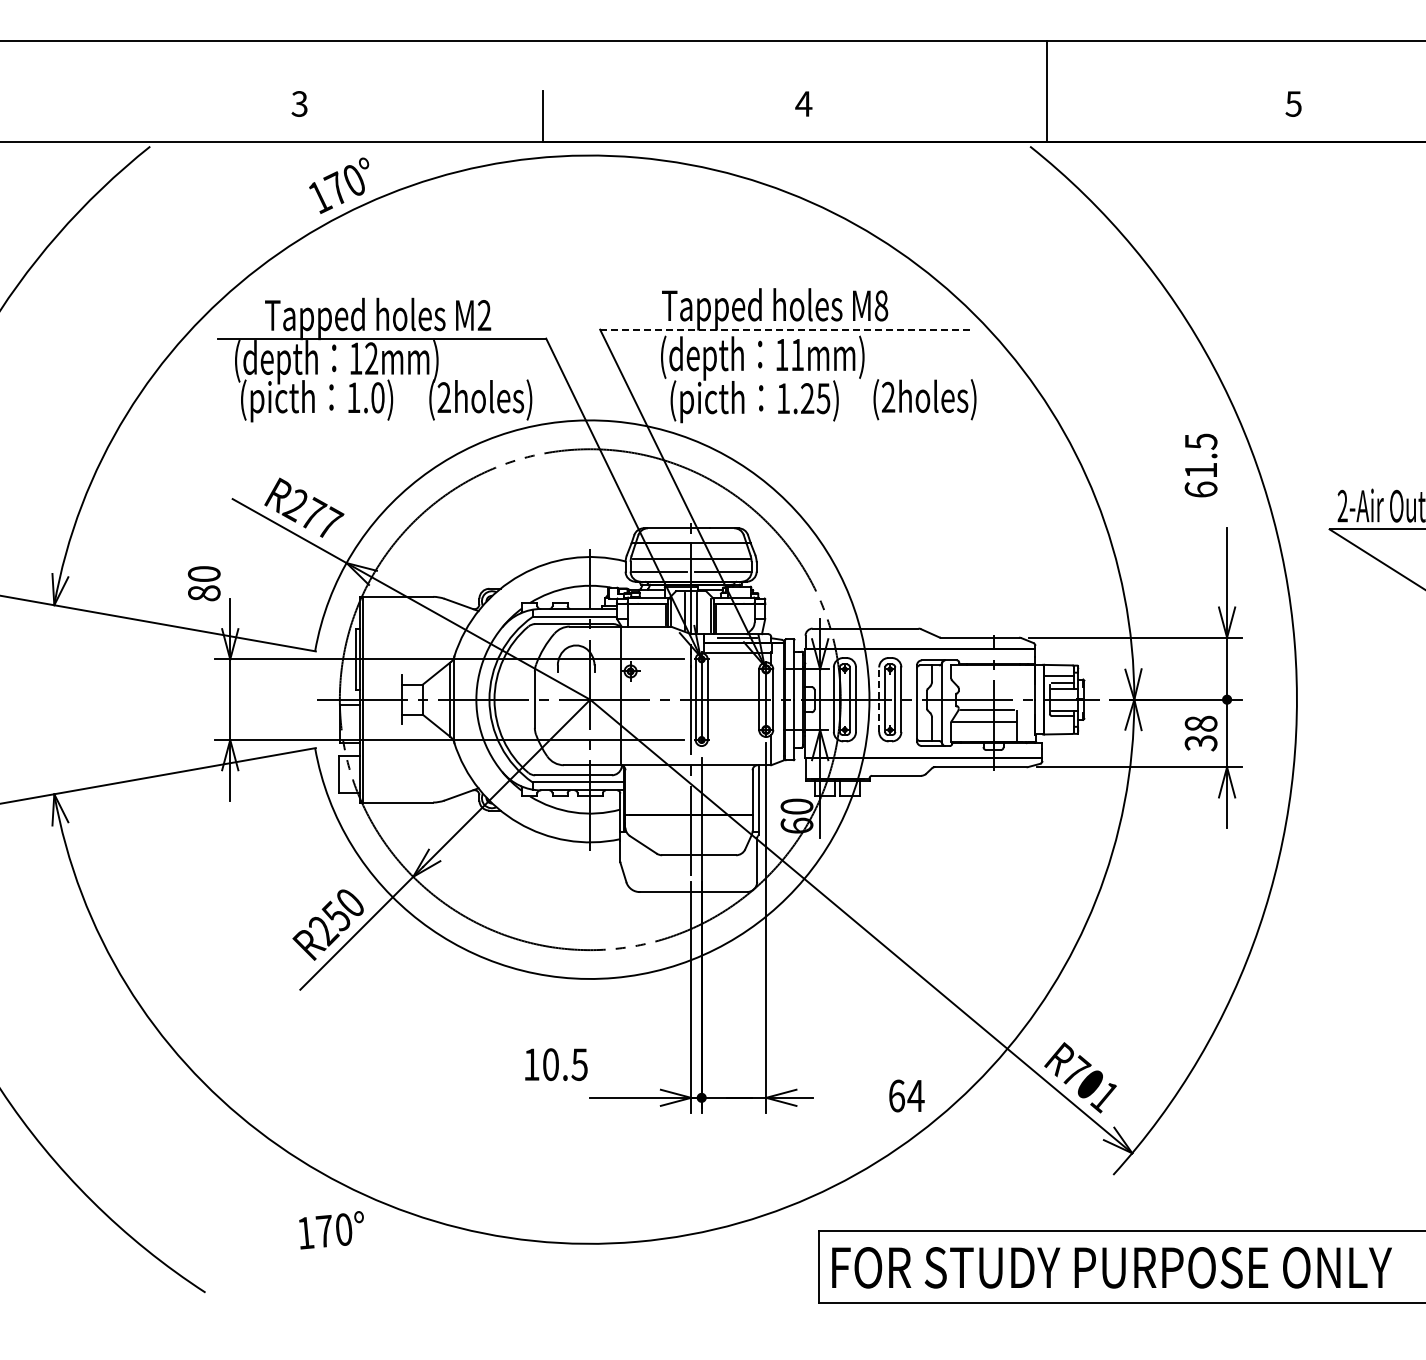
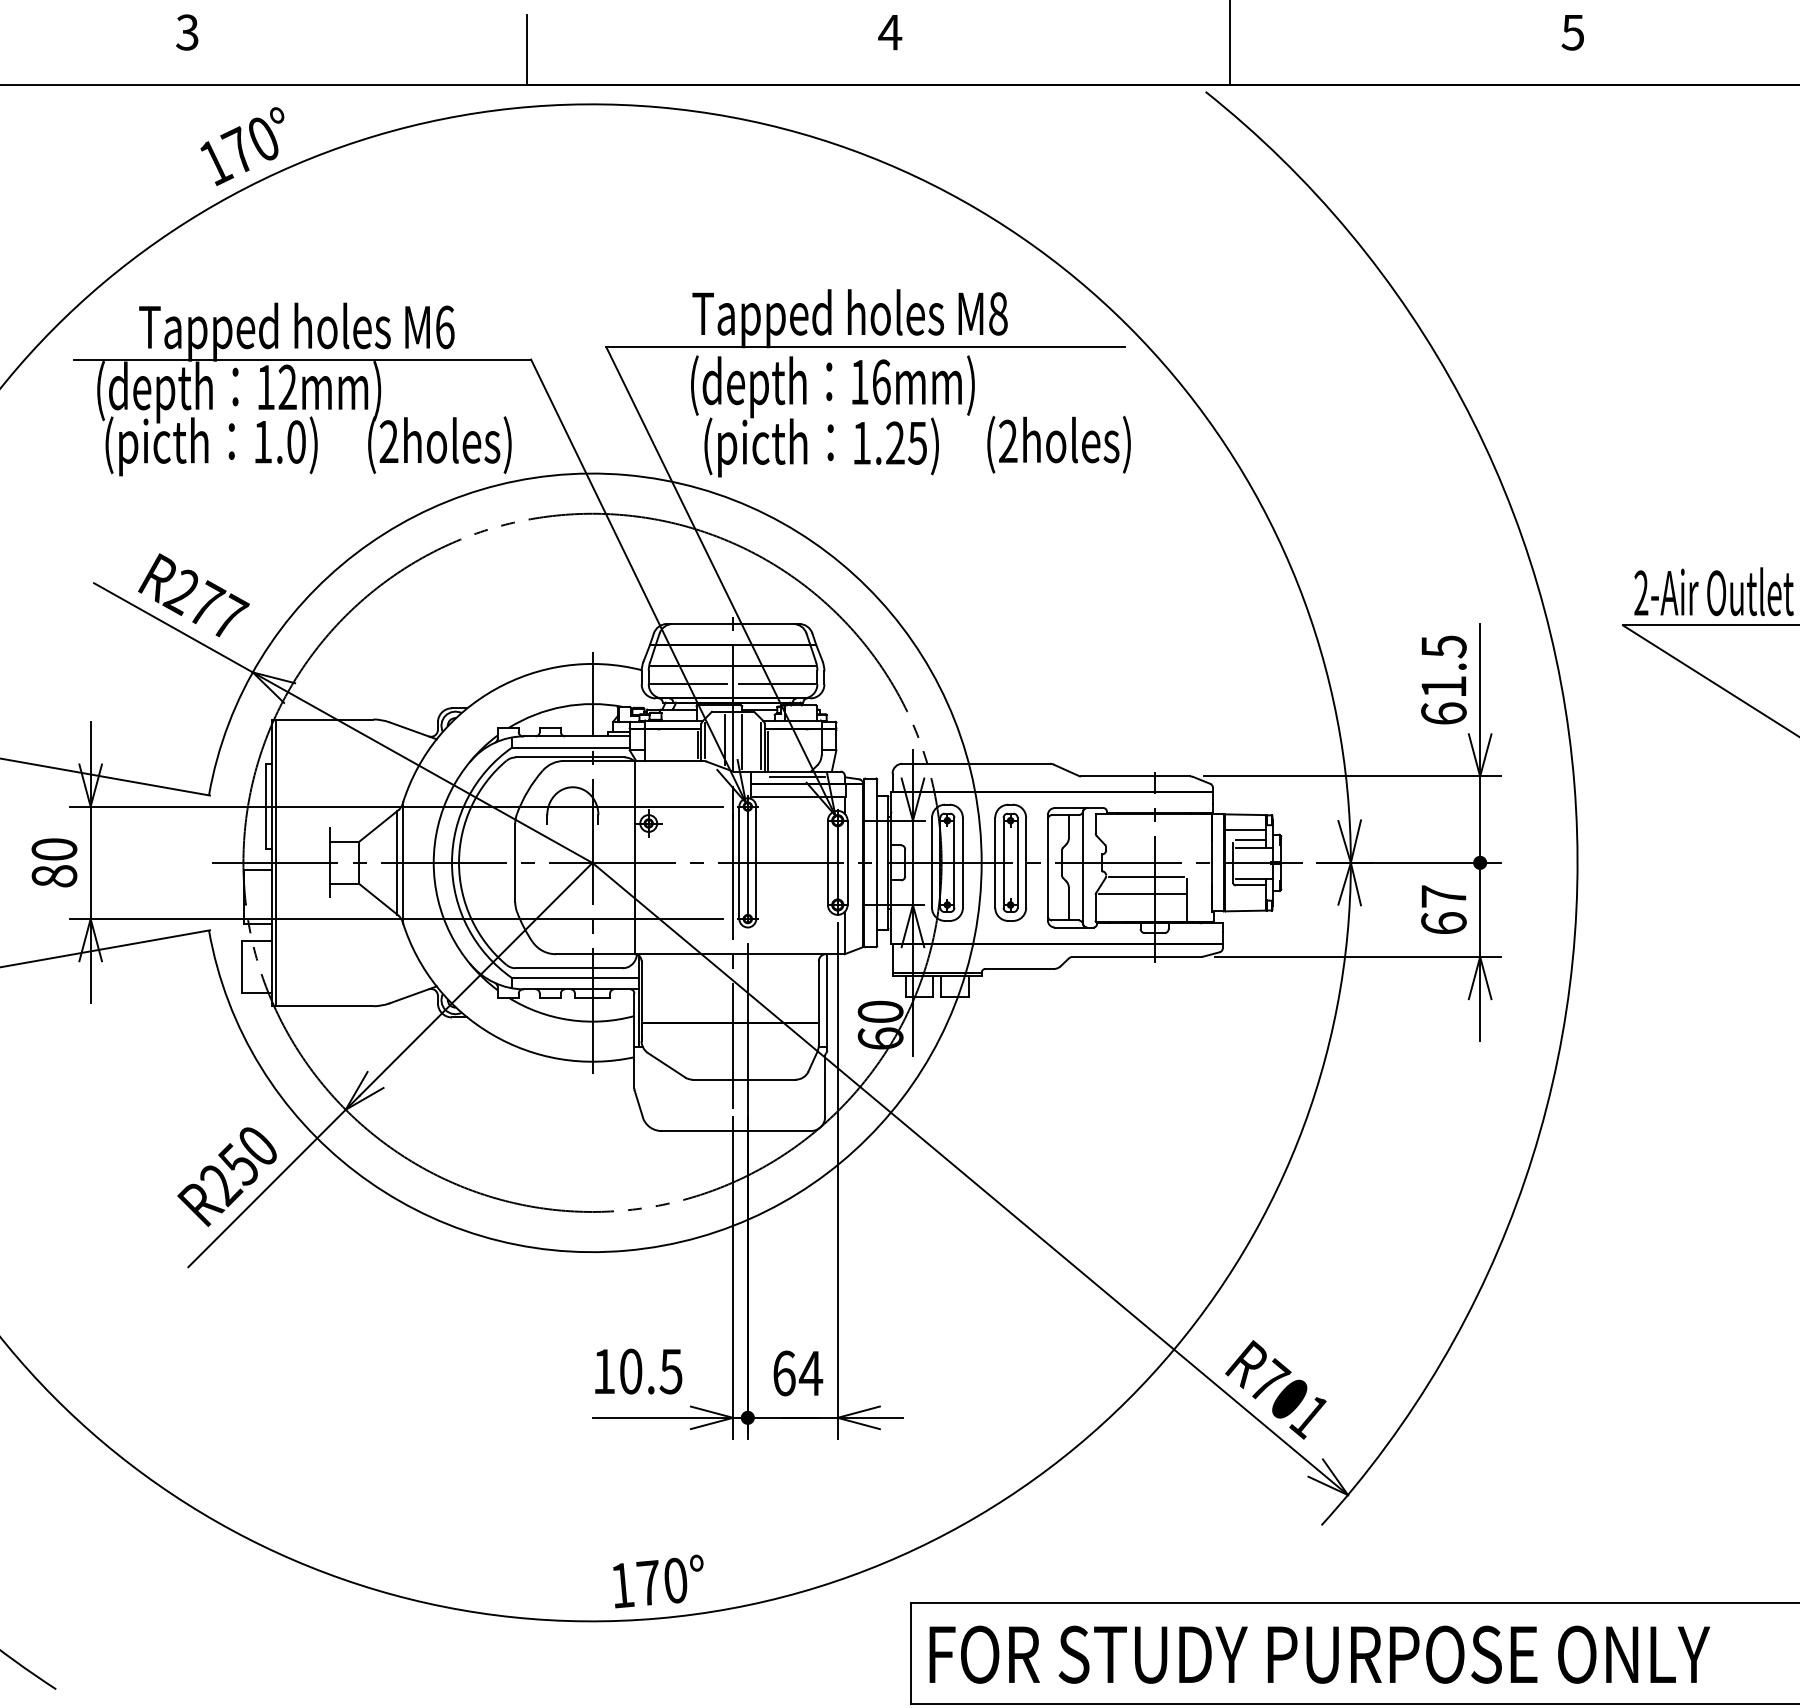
text: (484, 315) -> (445, 327), M2 -> M6
line: (786, 329) -> (866, 346), dashed -> solid
text: (797, 354) -> (881, 381), 11mm) -> 16mm)
text: (1200, 465) -> (1443, 679), moved
text: (204, 583) -> (54, 862), moved
line: (879, 699) -> (995, 862), dashed -> solid
text: (1200, 733) -> (1443, 909), 38 -> 67
text: (556, 1064) -> (638, 1371), moved
text: (906, 1095) -> (797, 1372), moved
text: (331, 1230) -> (658, 1581), moved

